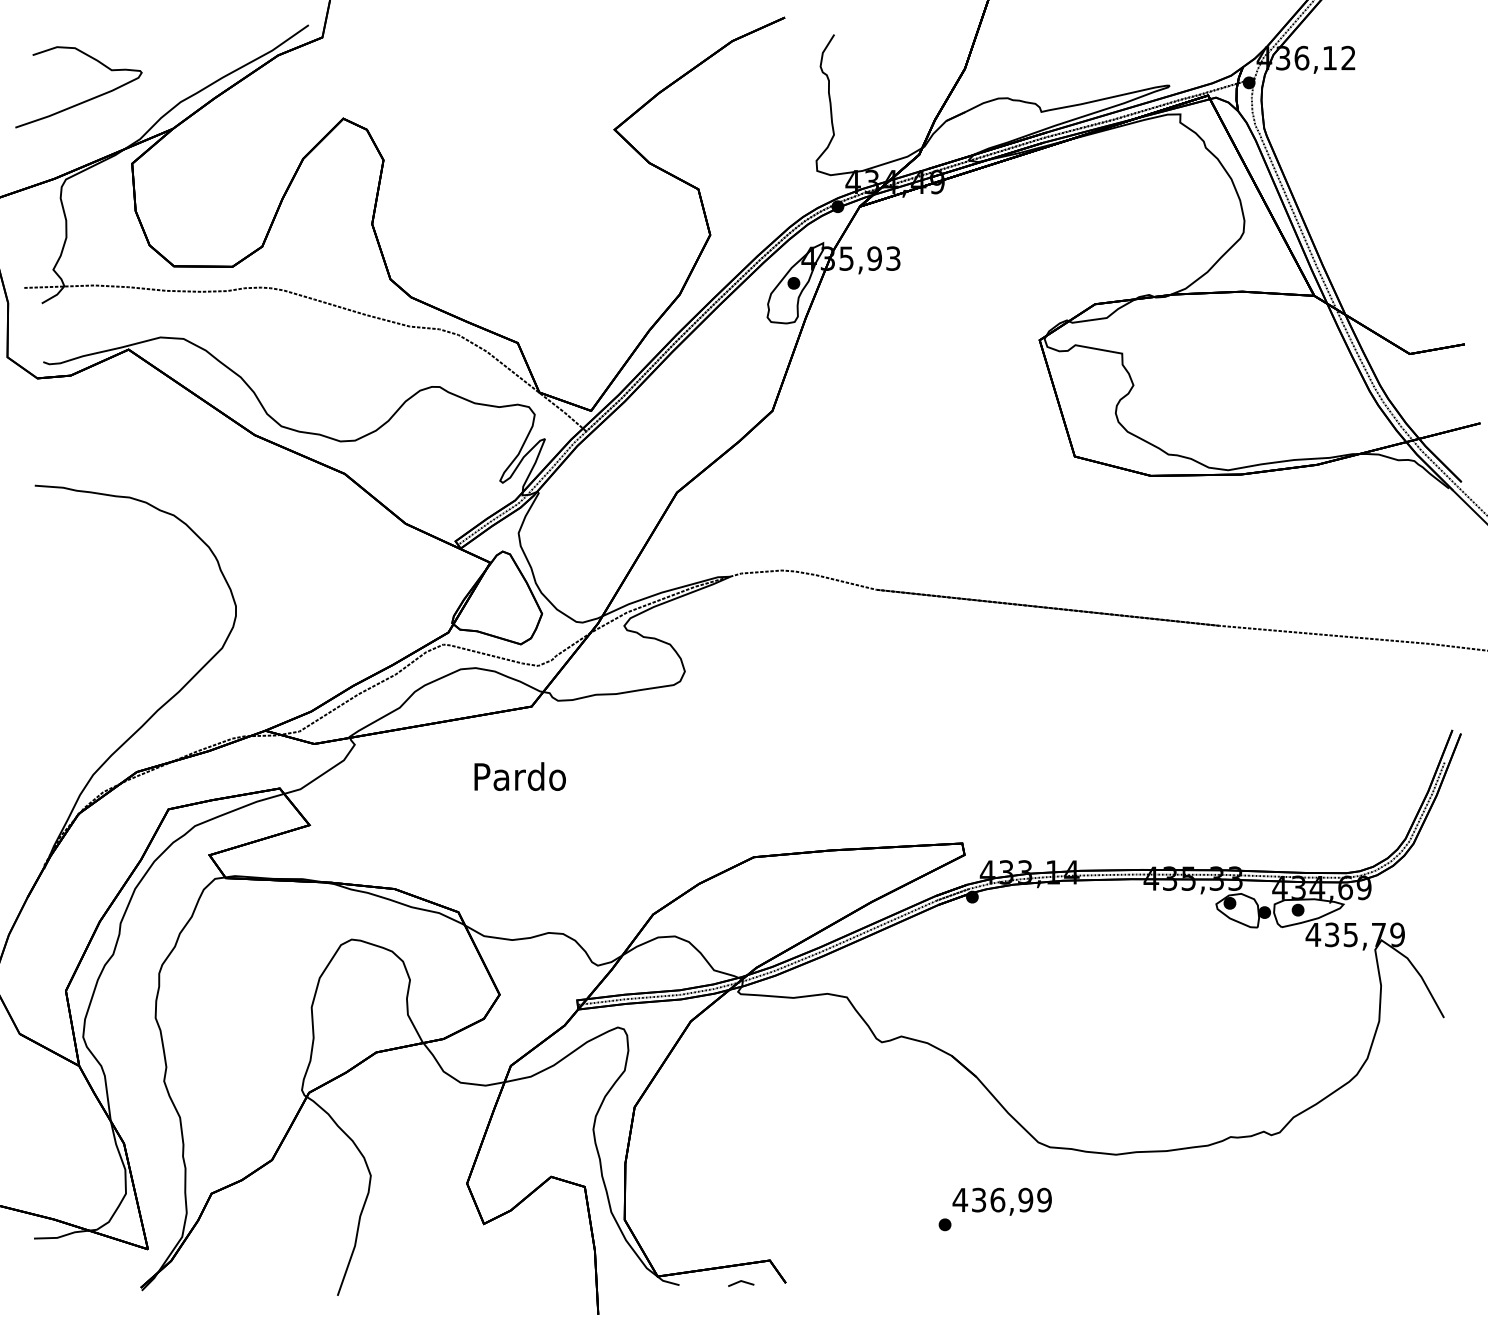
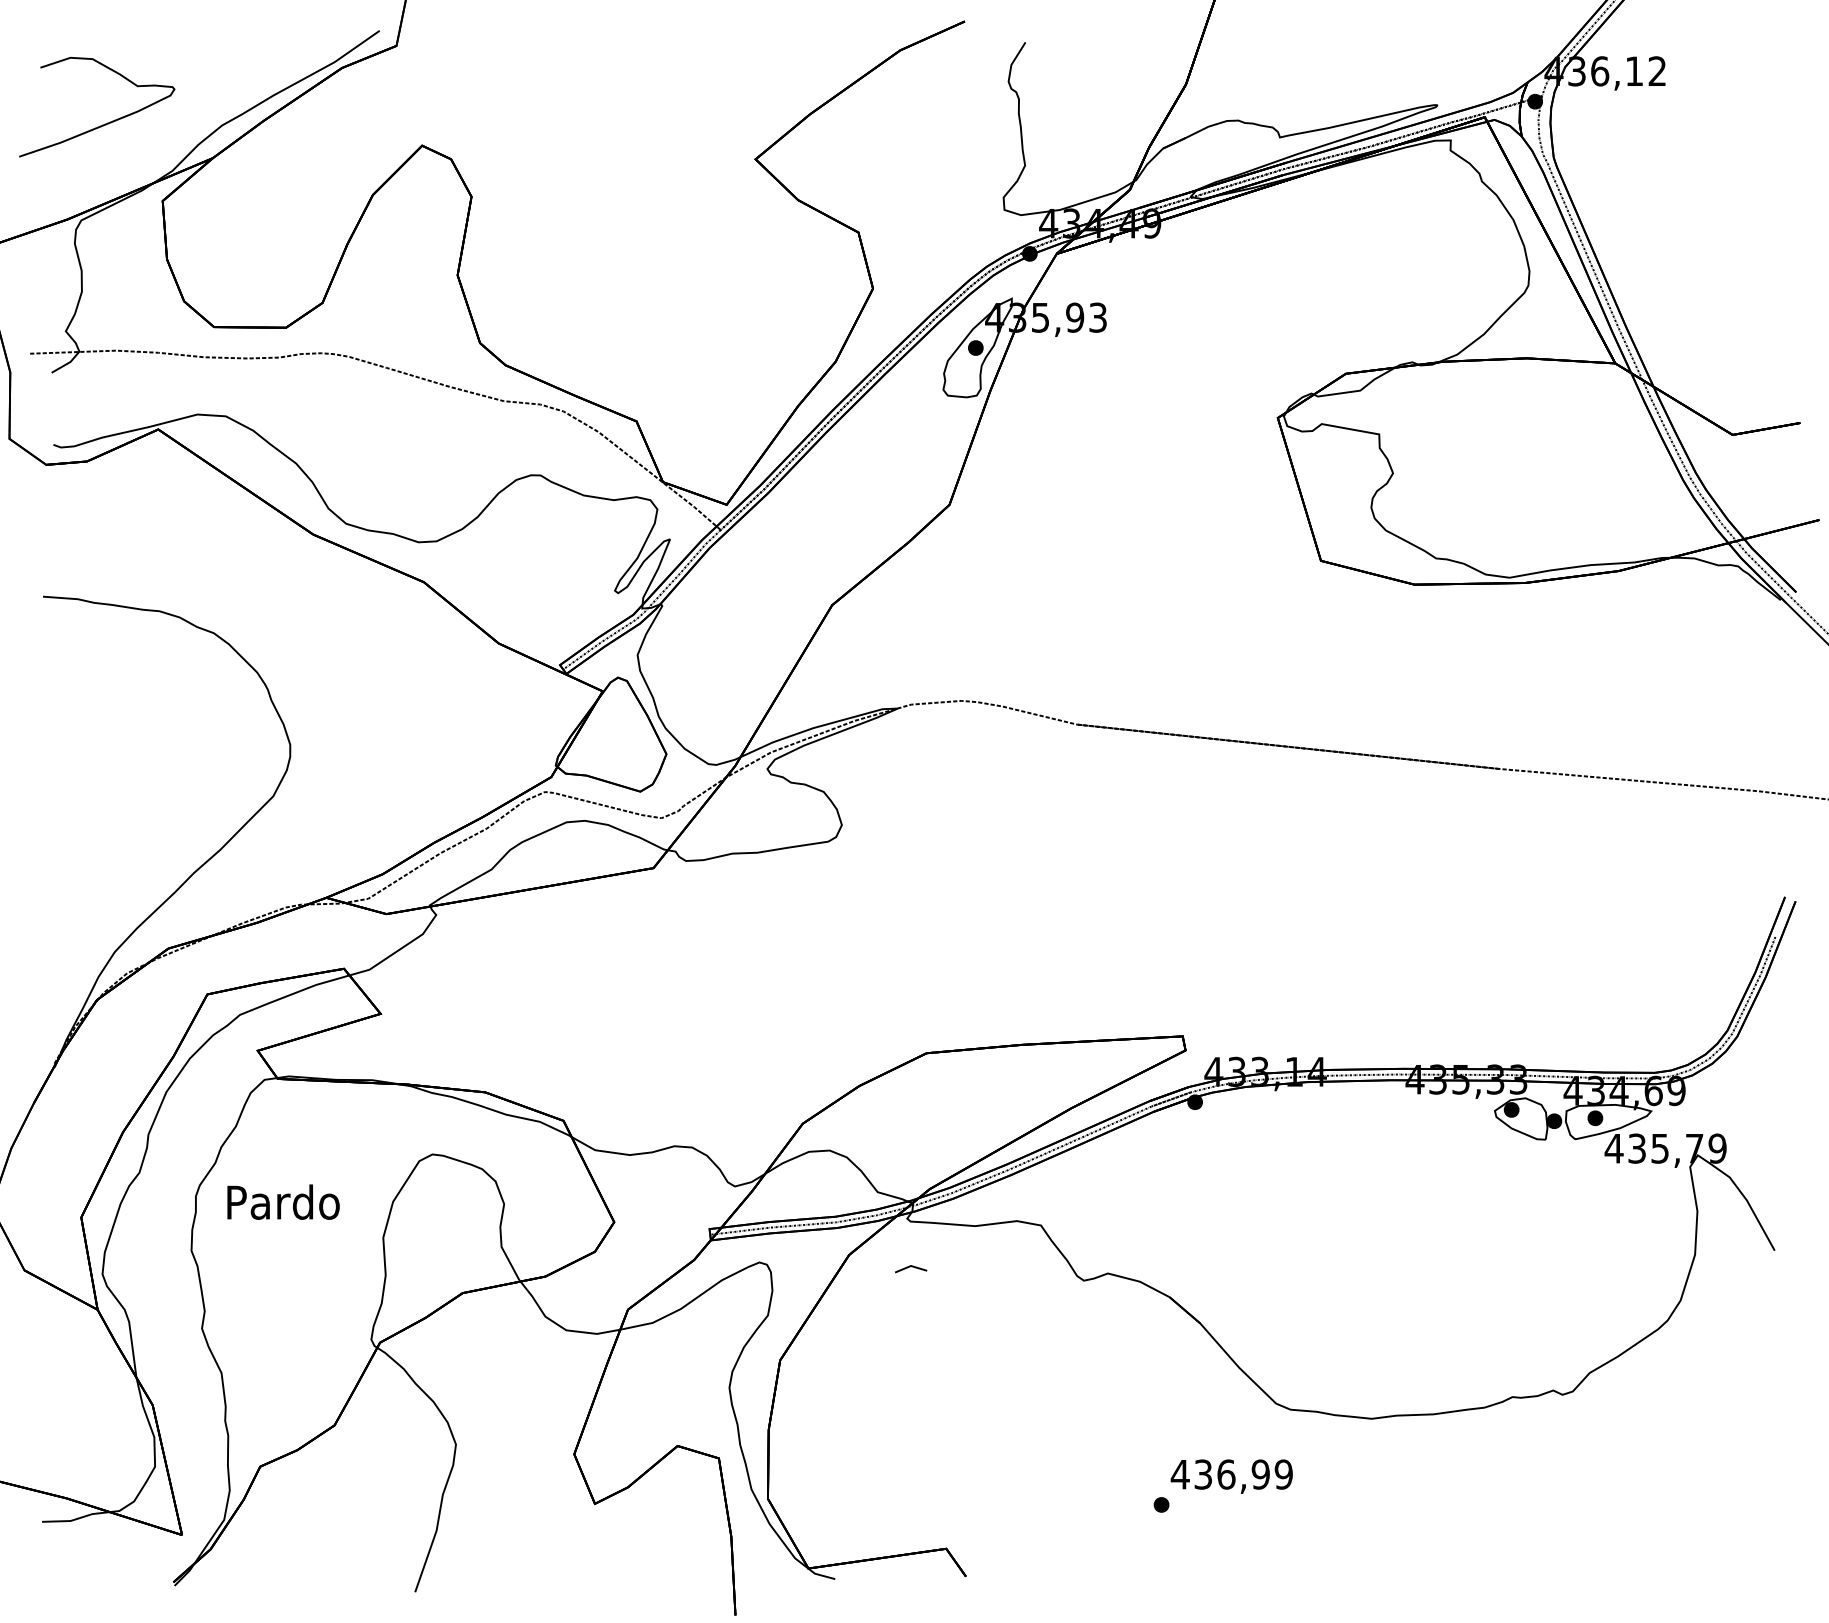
text: (520, 776) -> (283, 1201), moved
line: (741, 1282) -> (911, 1267), moved

